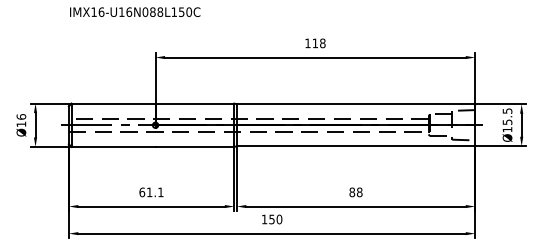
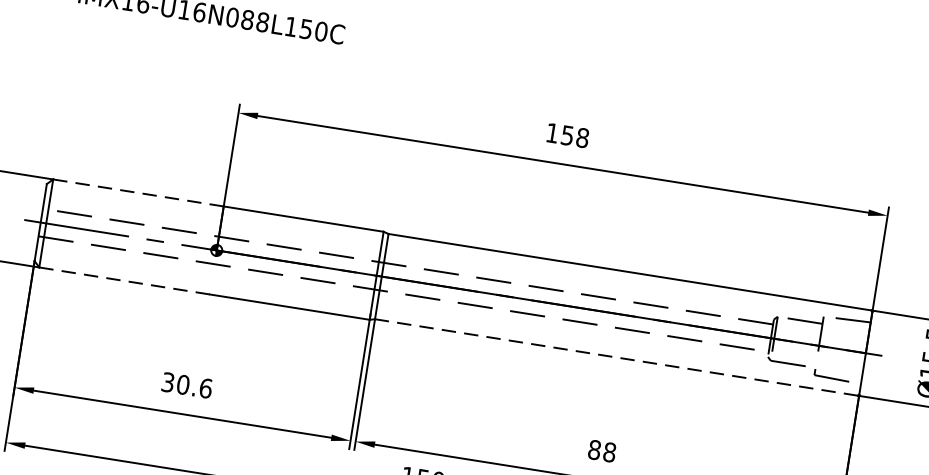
text: (314, 43) -> (565, 135), 118 -> 158
line: (113, 103) -> (138, 192), solid -> dashed
line: (113, 146) -> (124, 280), solid -> dashed
line: (355, 146) -> (615, 357), solid -> dashed
text: (151, 192) -> (186, 385), 61.1 -> 30.6

